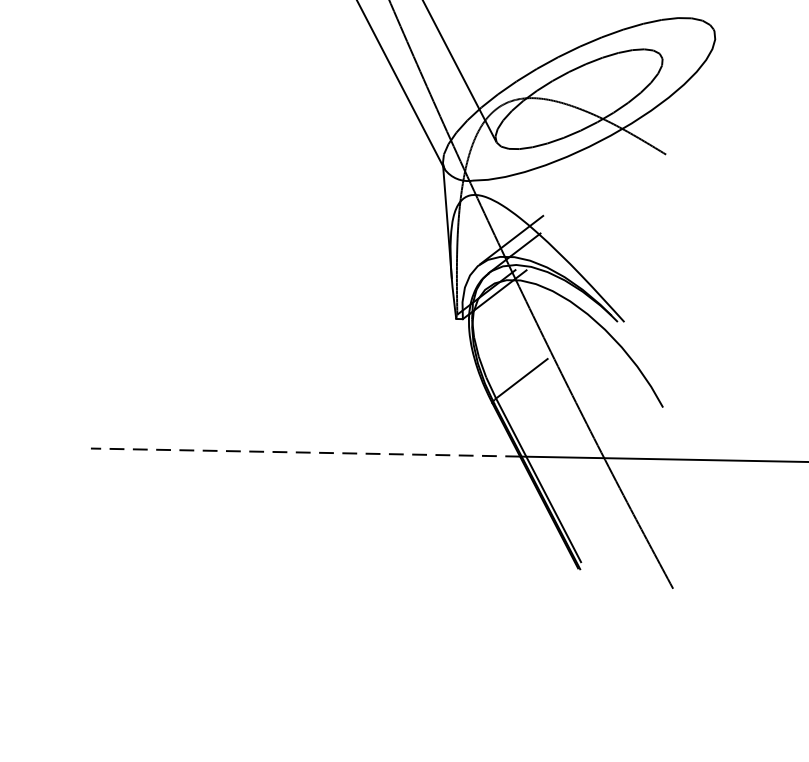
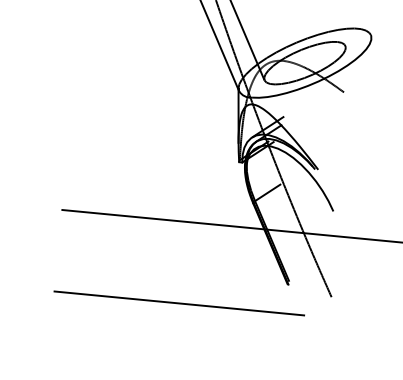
line: (303, 452) -> (162, 219), dashed -> solid
line: (353, 626) -> (179, 303), added

